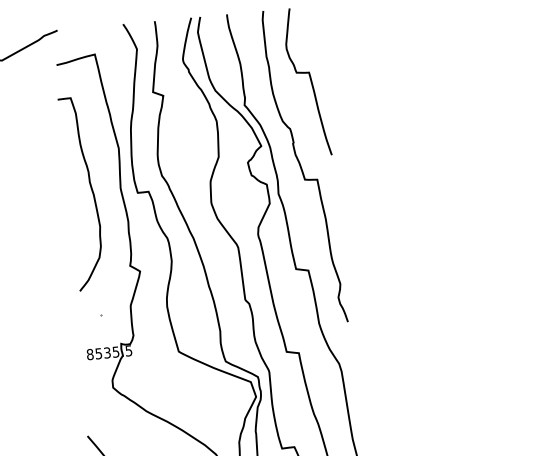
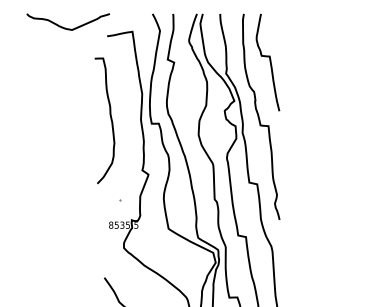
curve: (90, 192) -> (110, 120), moved

